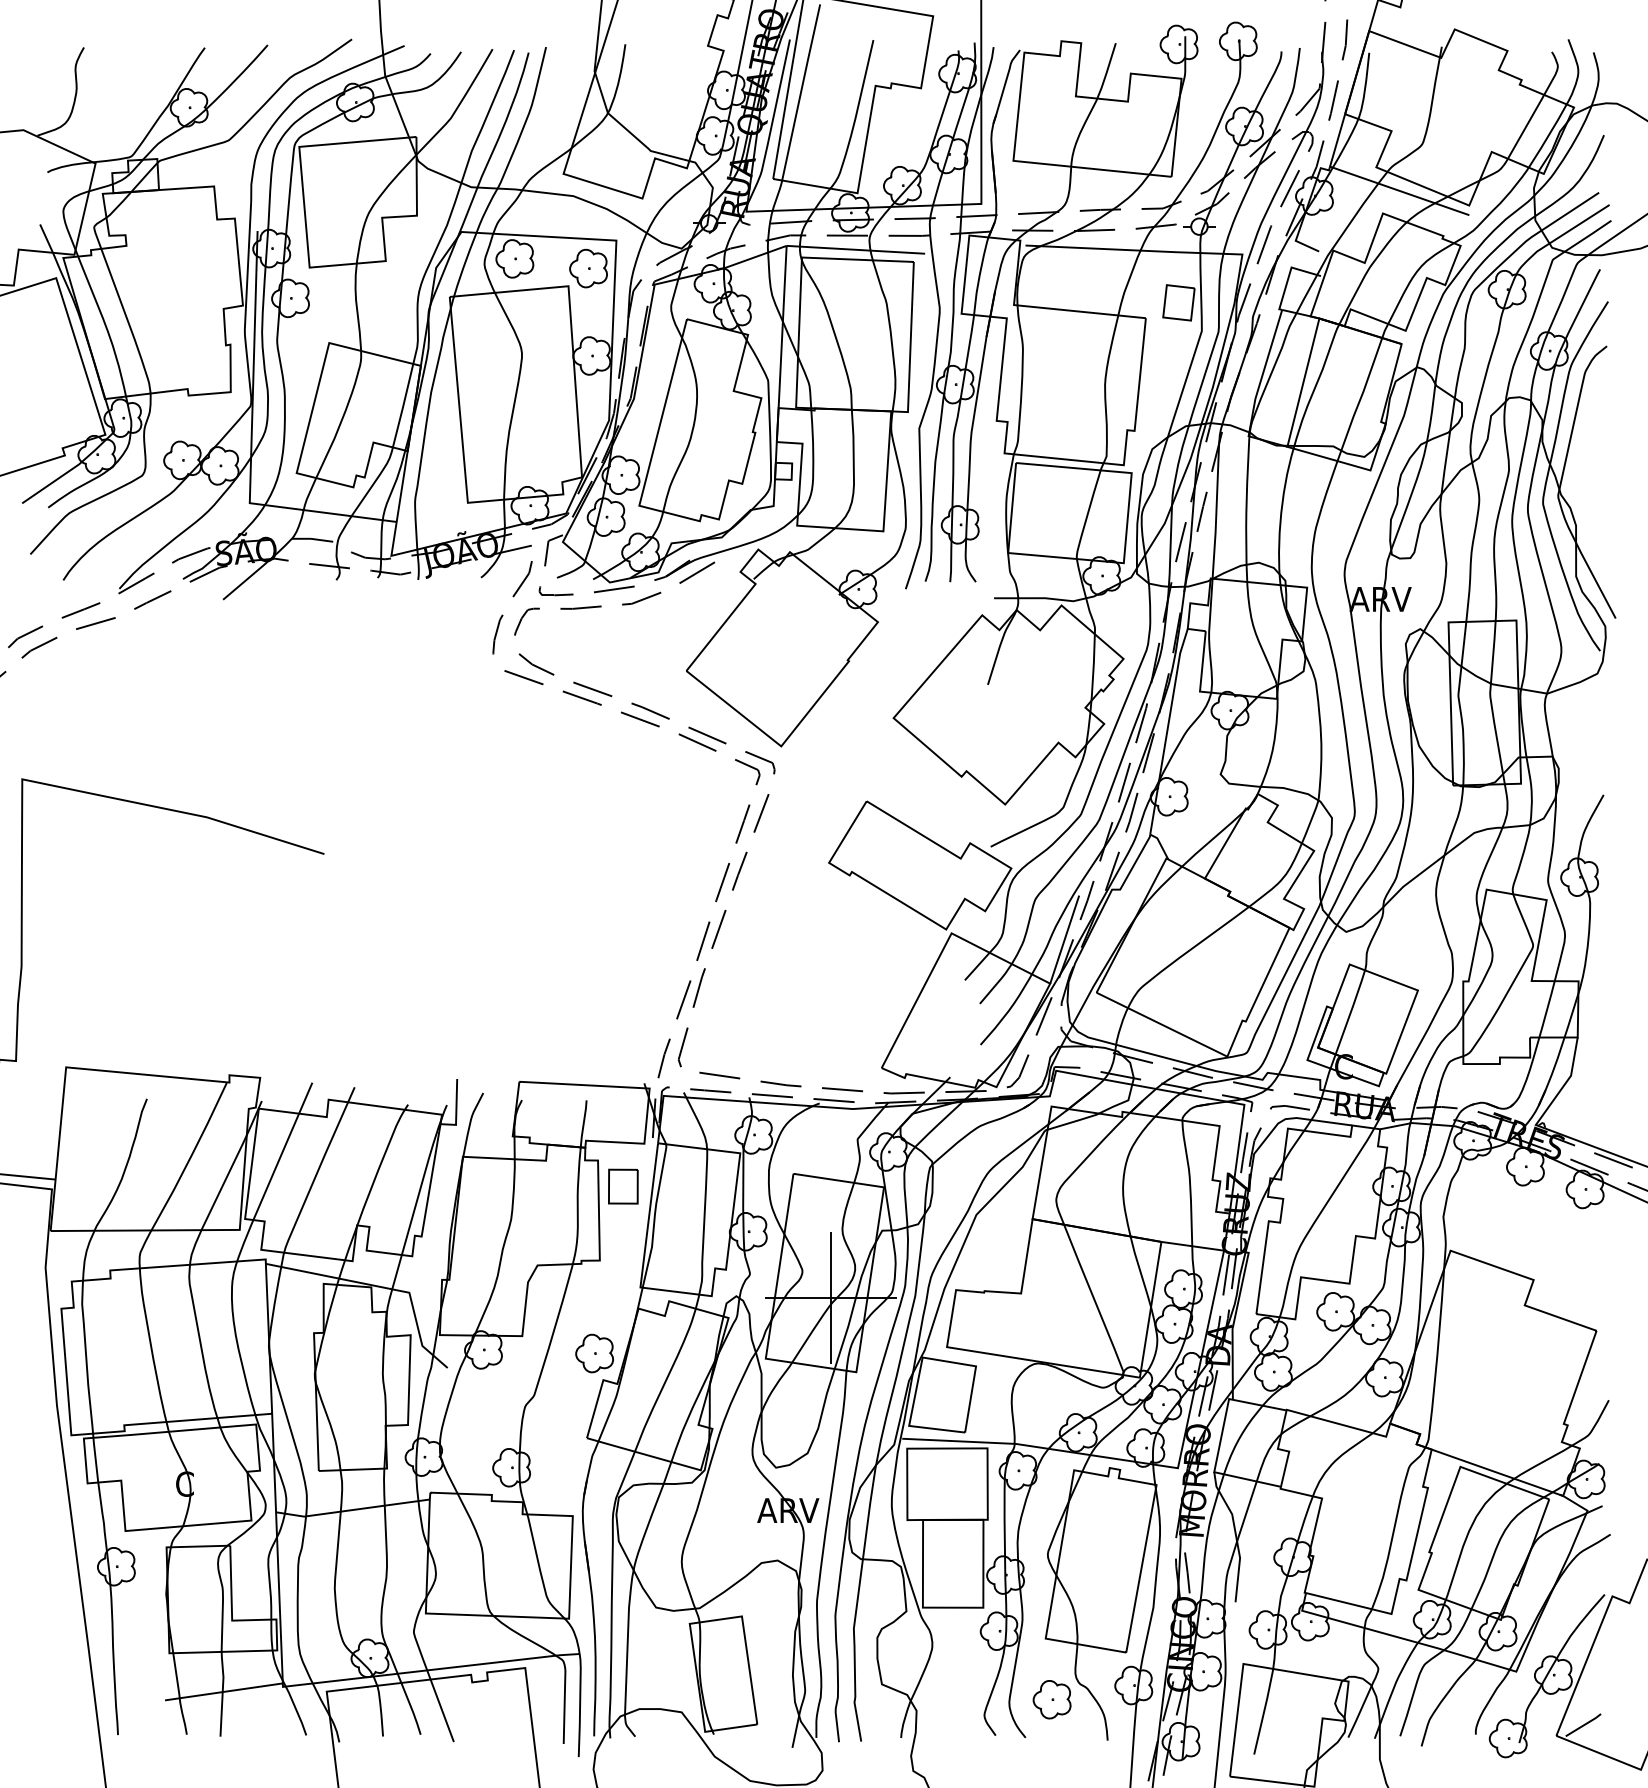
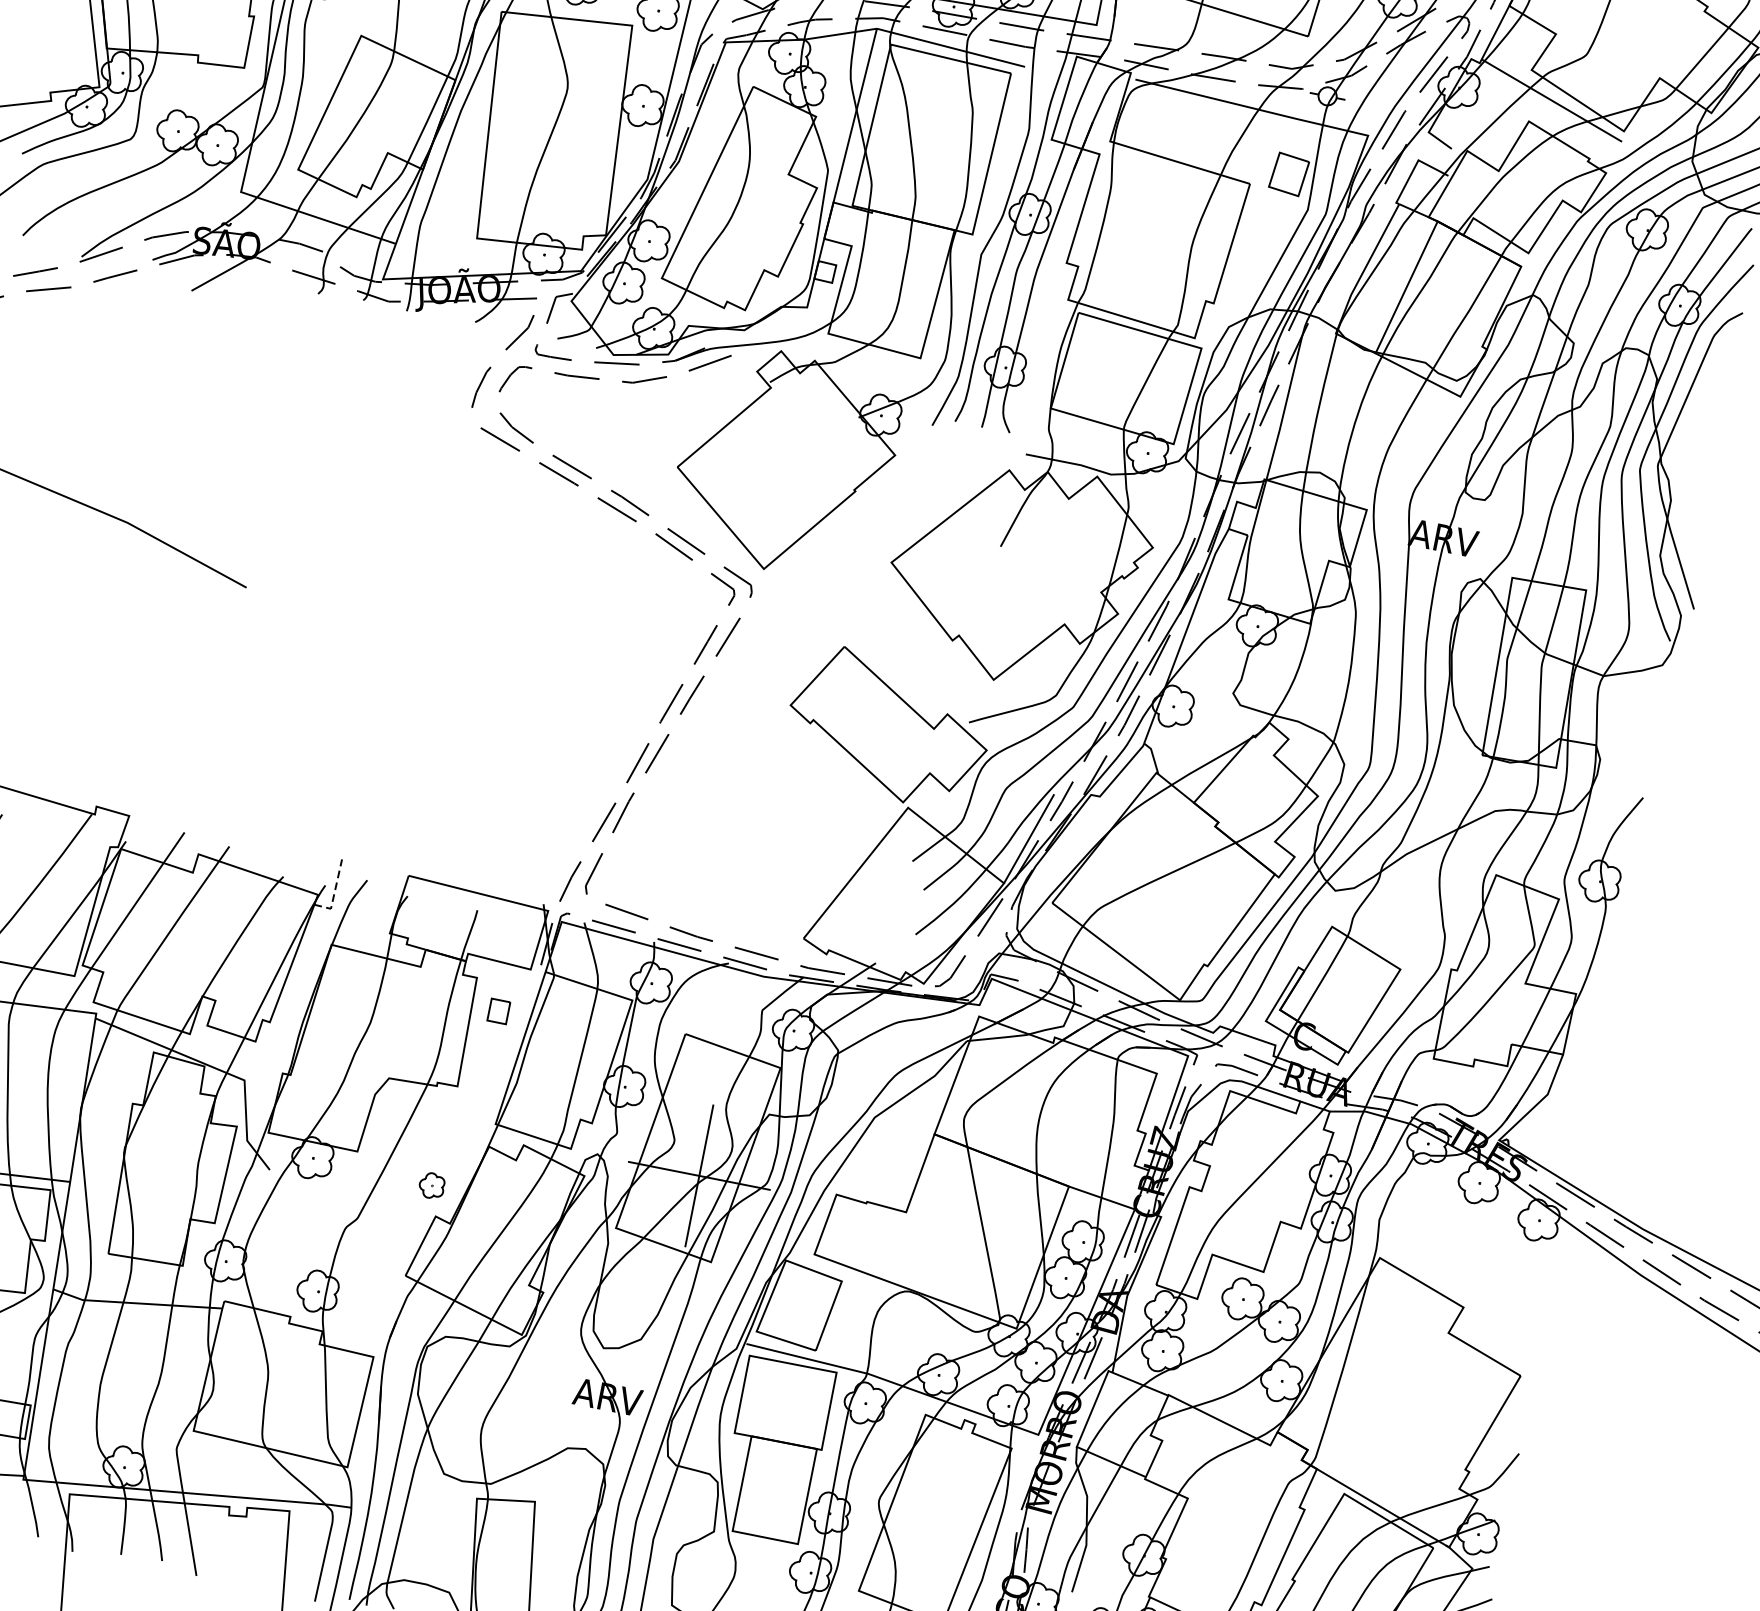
line: (456, 1109) -> (334, 892), solid -> dashed
part: (623, 1186) -> (498, 1011), size x0.6
part: (594, 1353) -> (431, 1185), size x0.6

